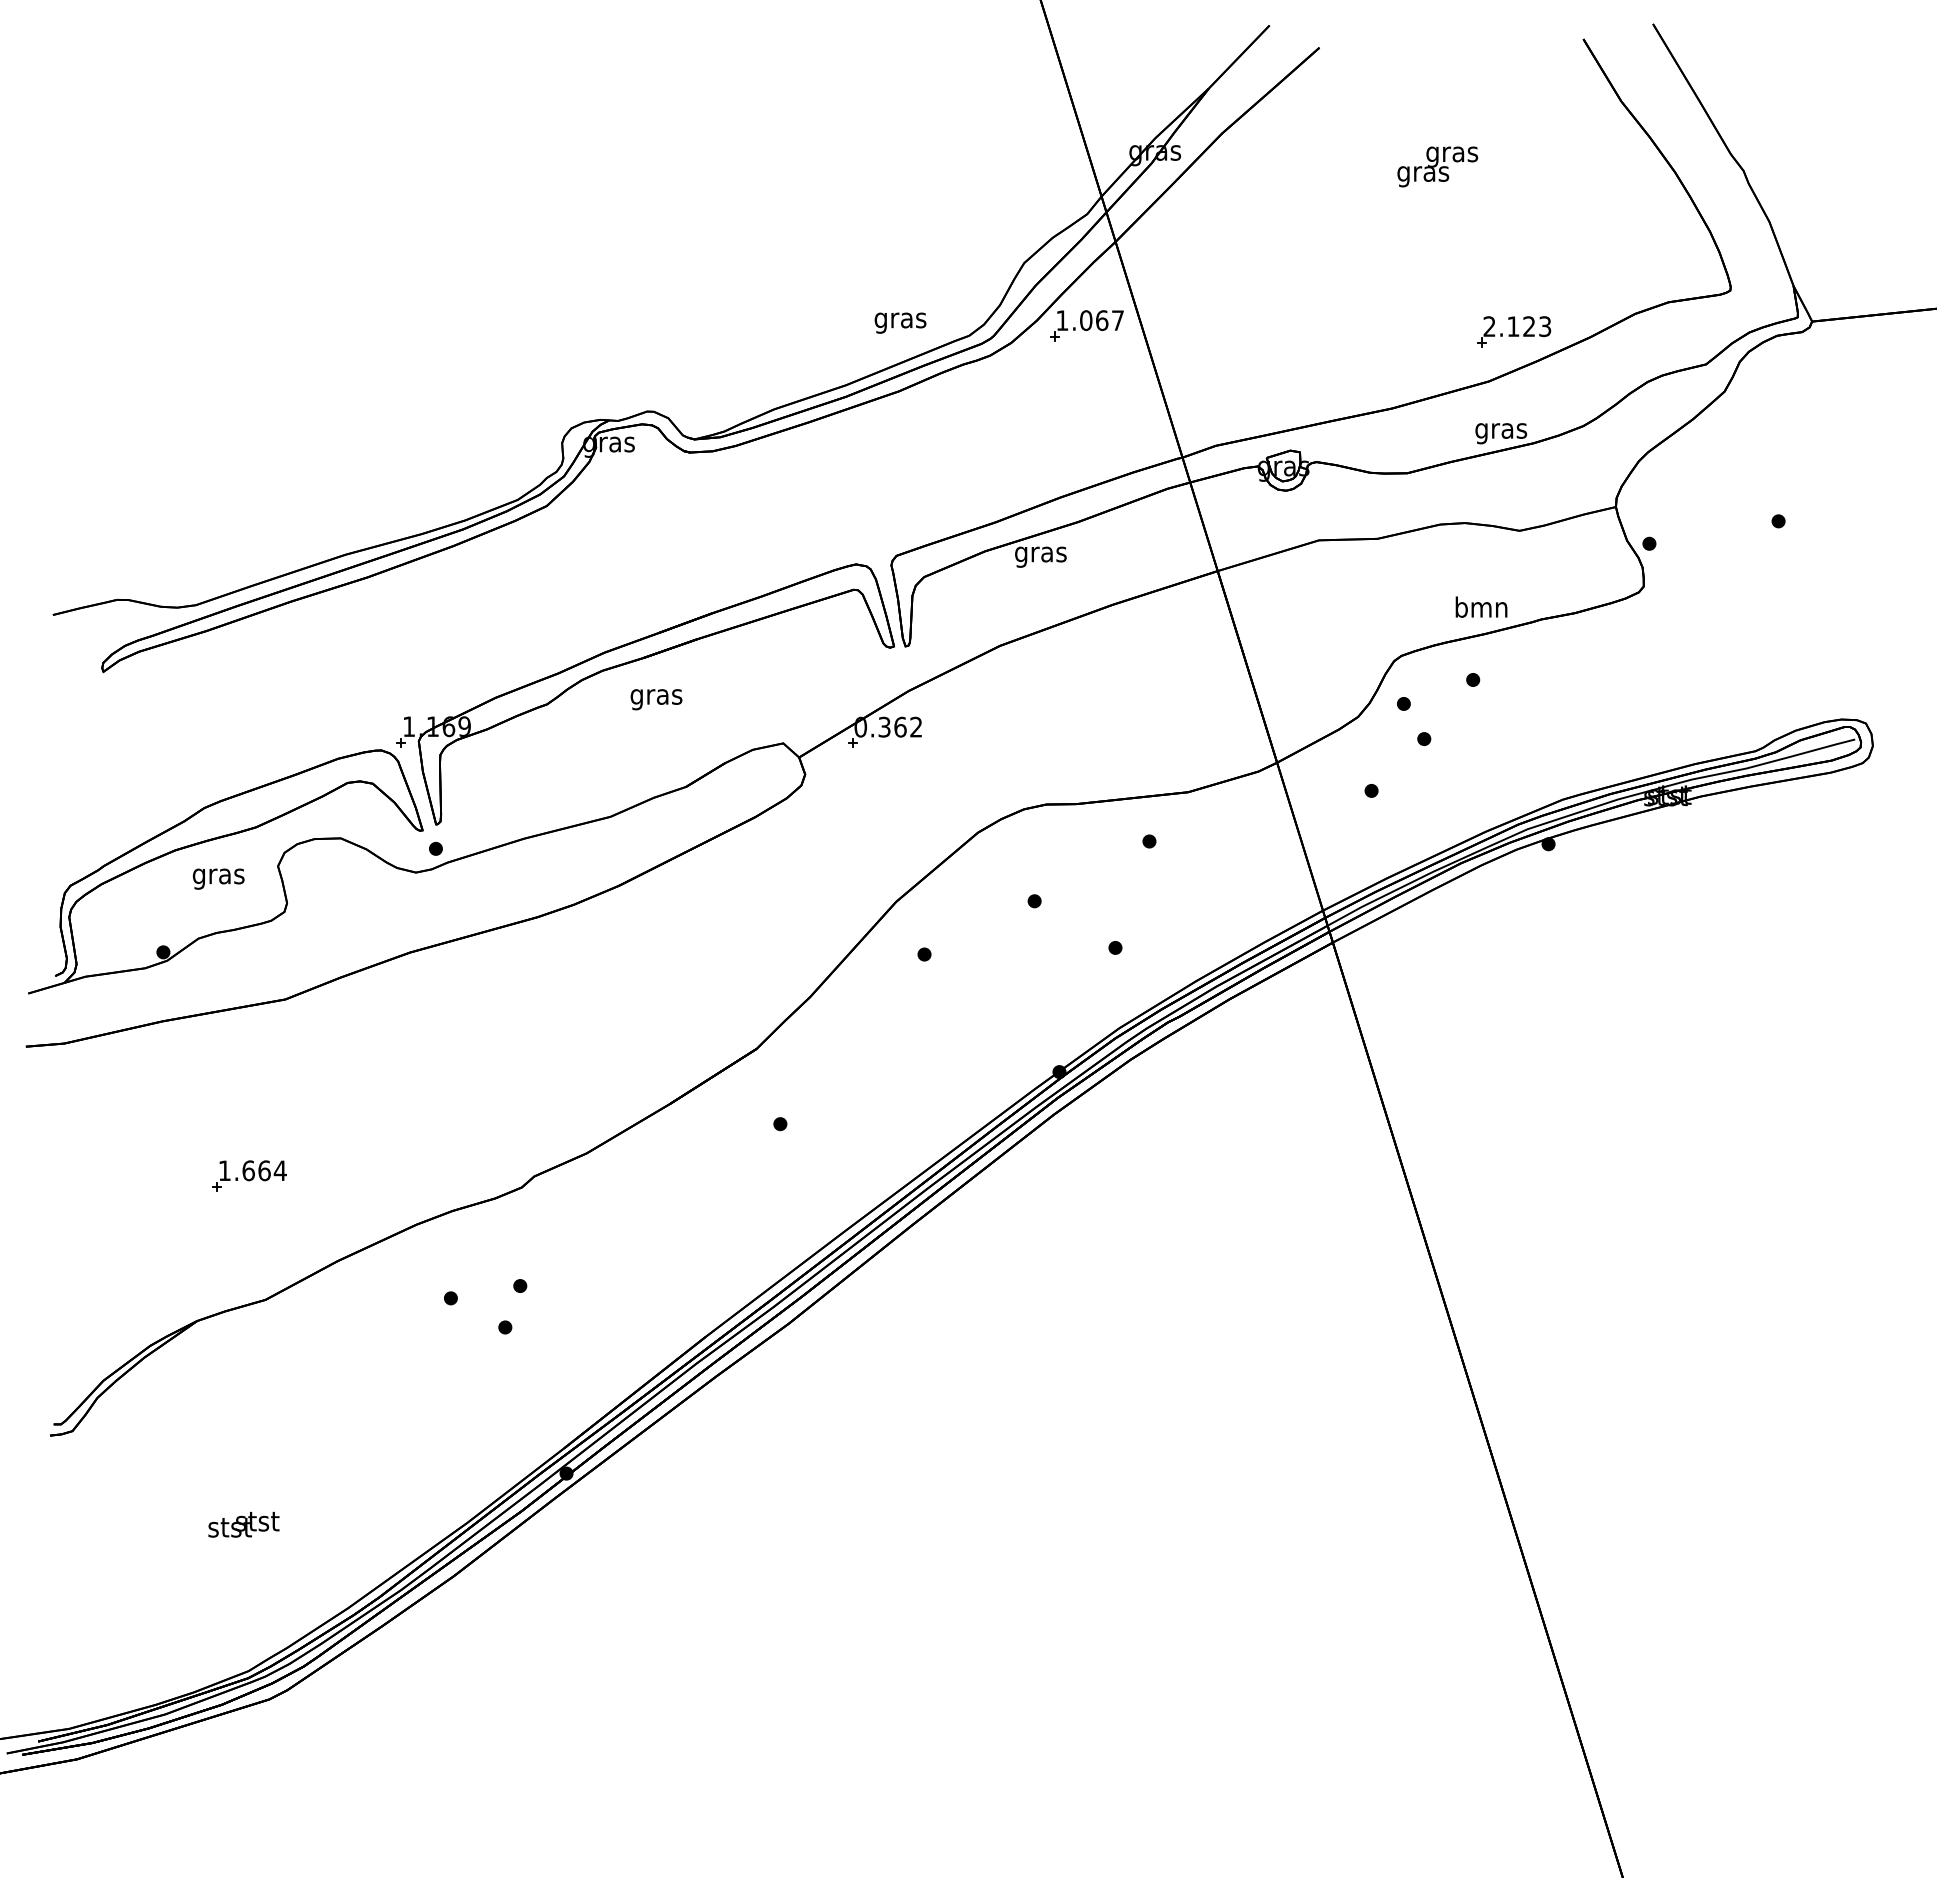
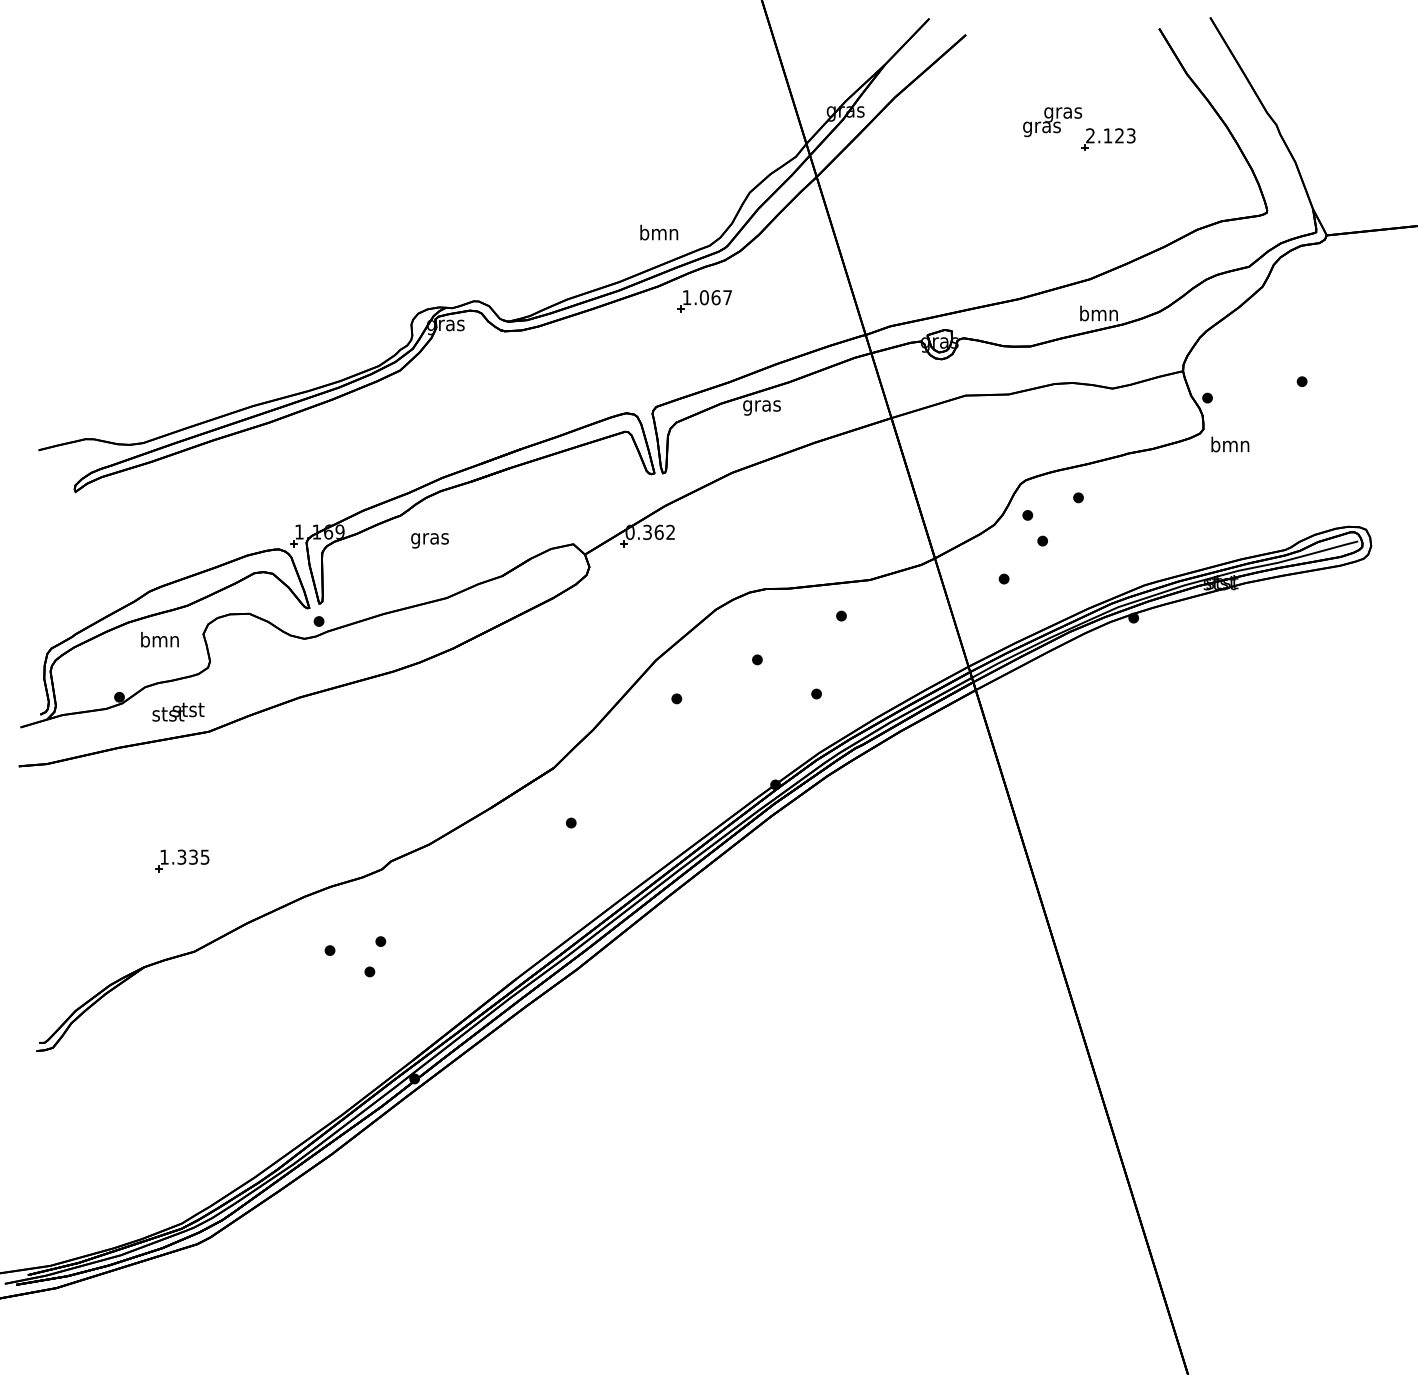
text: (900, 320) -> (659, 234), gras -> bmn
part: (1086, 325) -> (704, 301), moved
part: (1514, 331) -> (1108, 139), moved
text: (1500, 430) -> (1098, 315), gras -> bmn
text: (1481, 606) -> (1230, 444), moved
text: (656, 699) -> (430, 540), moved
text: (218, 876) -> (159, 641), gras -> bmn
text: (264, 1170) -> (193, 857), 1.664 -> 1.335
text: (243, 1524) -> (178, 712), moved

